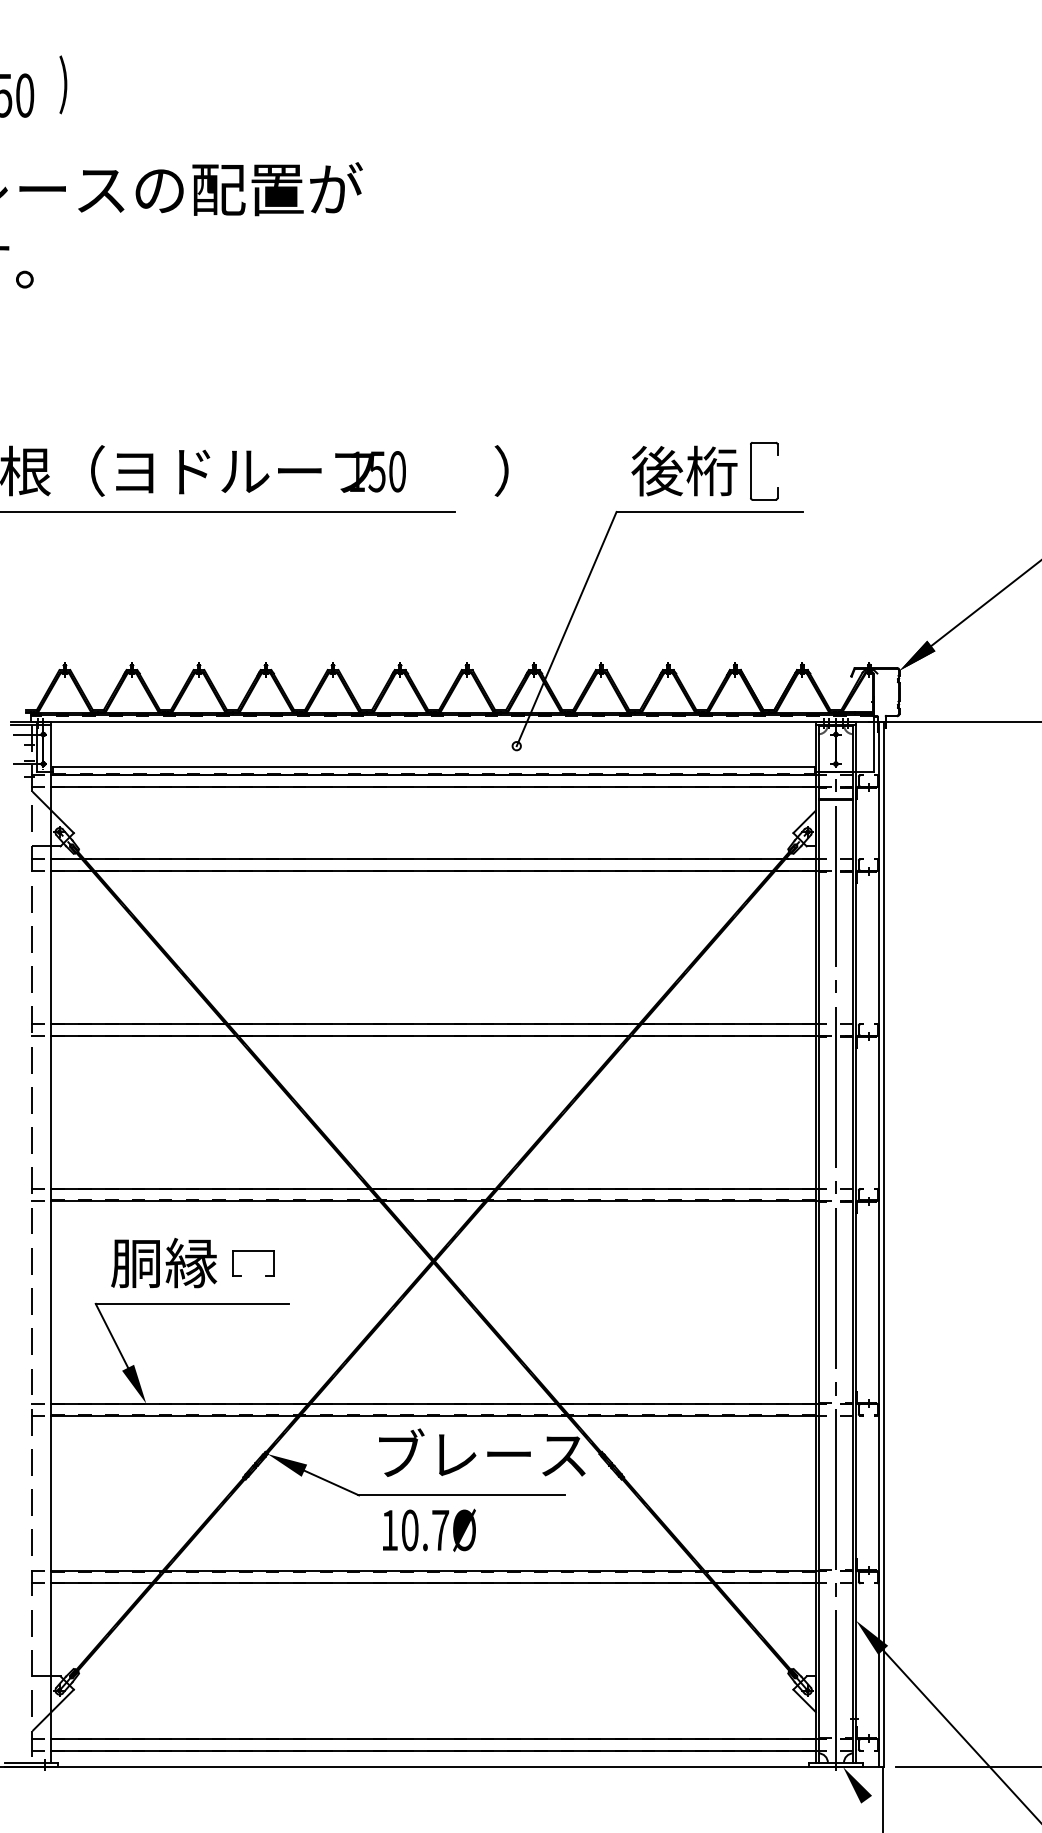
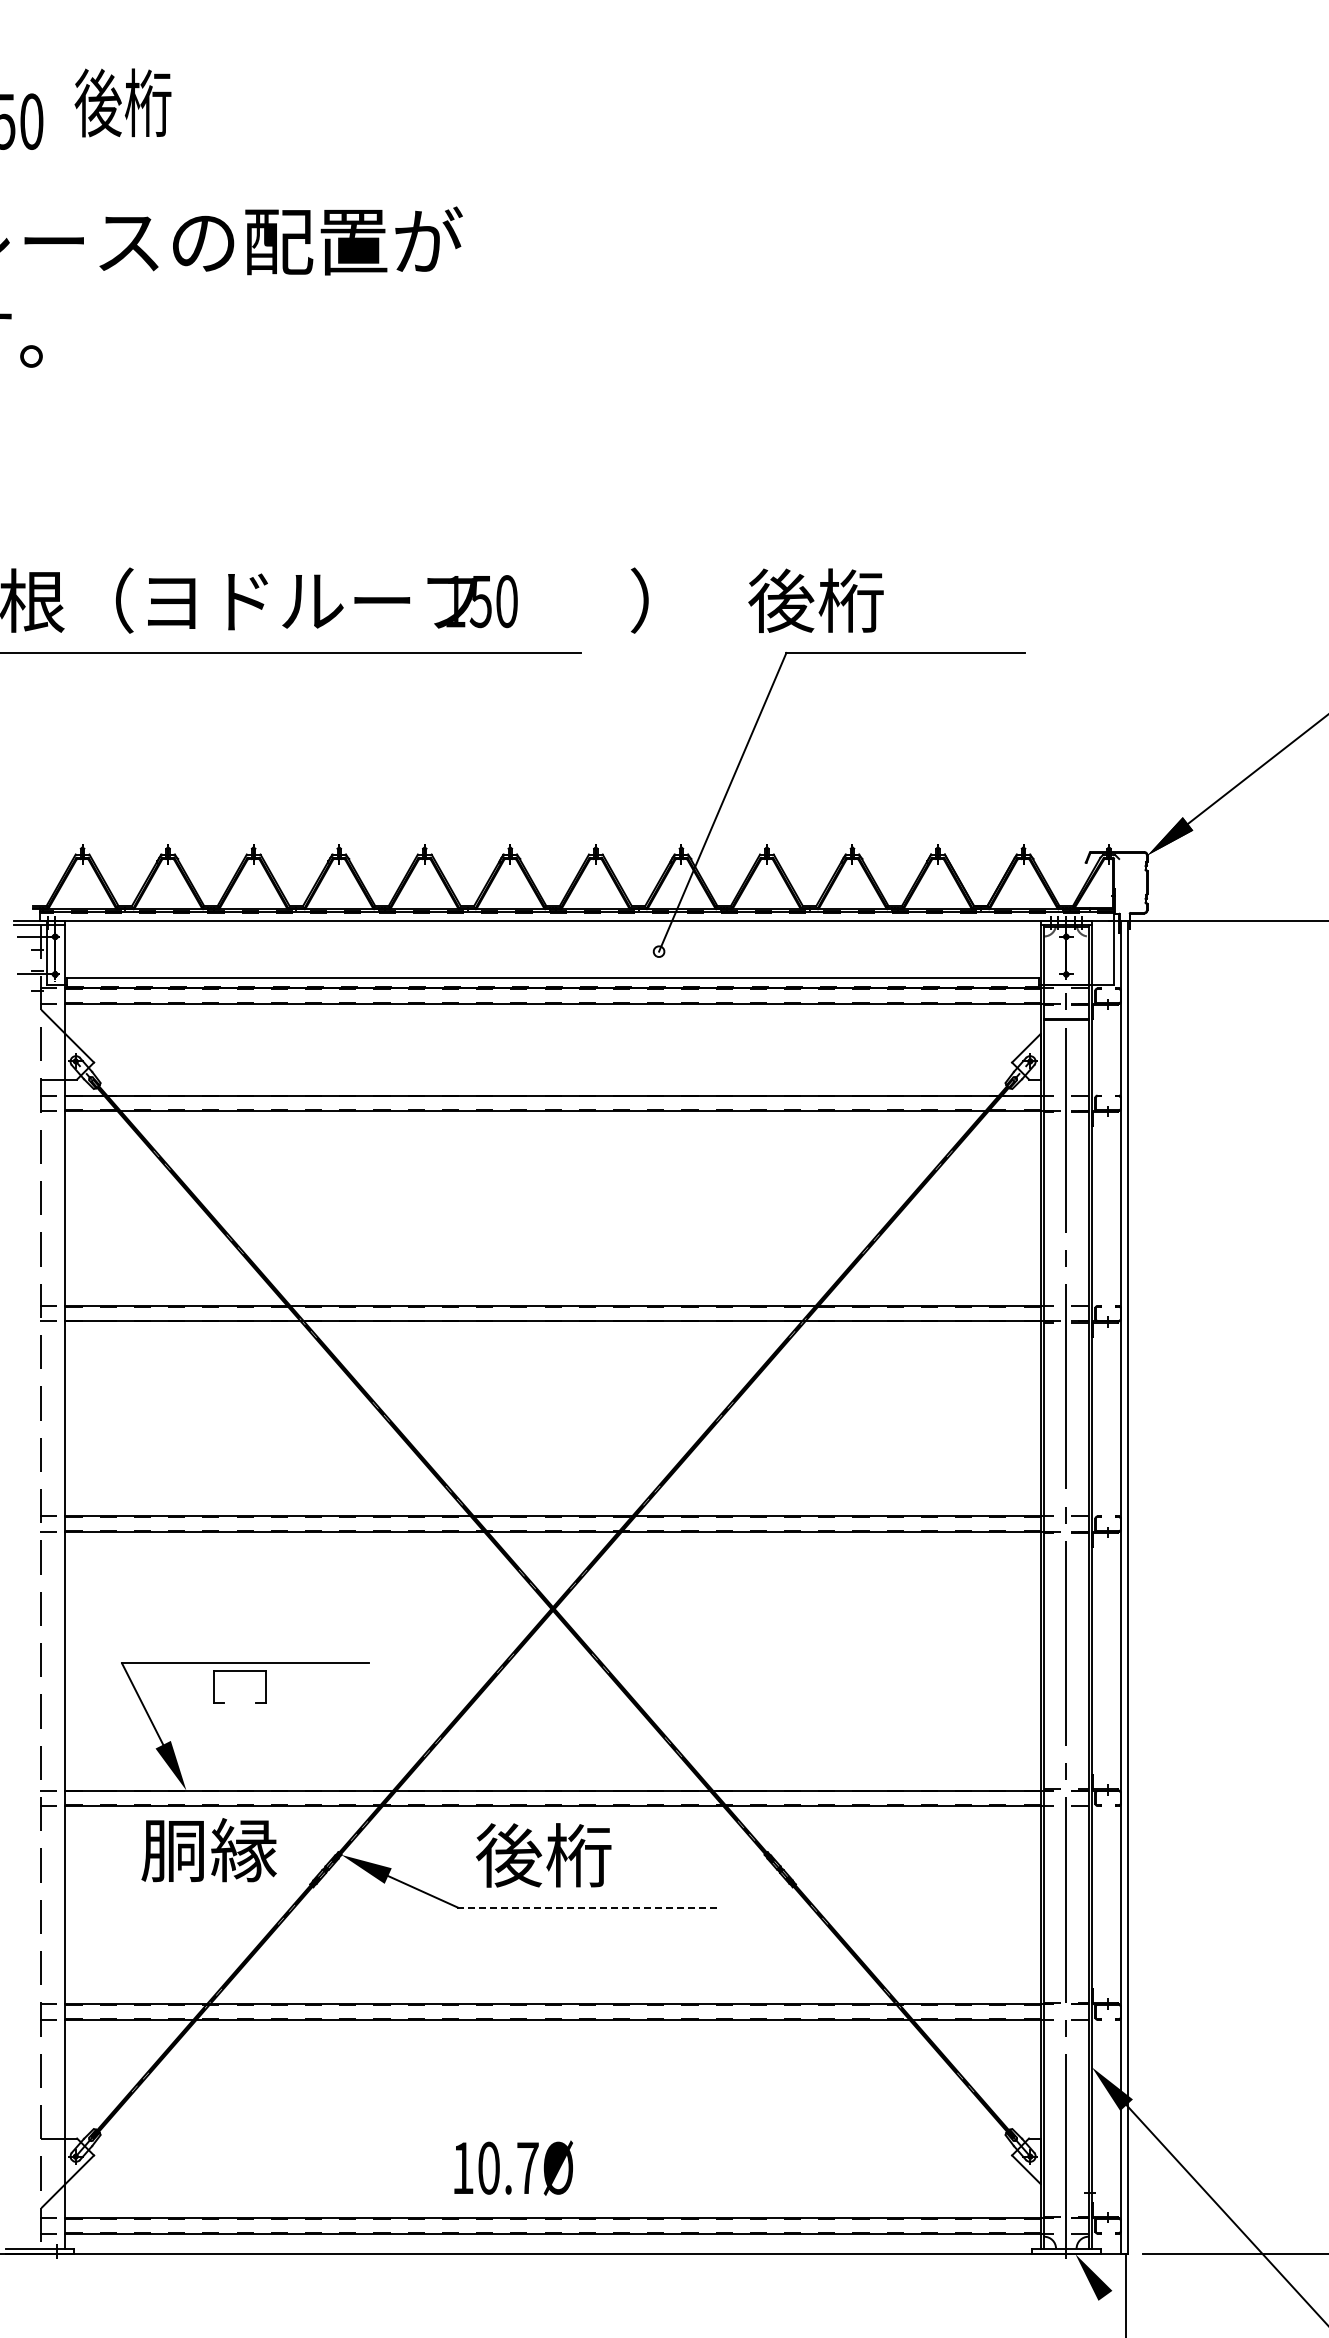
text: (96, 83) -> (122, 106), ) -> 後桁
text: (684, 470) -> (815, 600), moved
part: (751, 470) -> (958, 600), removed
part: (252, 1251) -> (239, 1671), moved
text: (163, 1263) -> (208, 1850), moved
text: (479, 1453) -> (611, 1854), ブレース -> 後桁
line: (461, 1495) -> (588, 1907), solid -> dashed
text: (429, 1529) -> (513, 2167), moved

